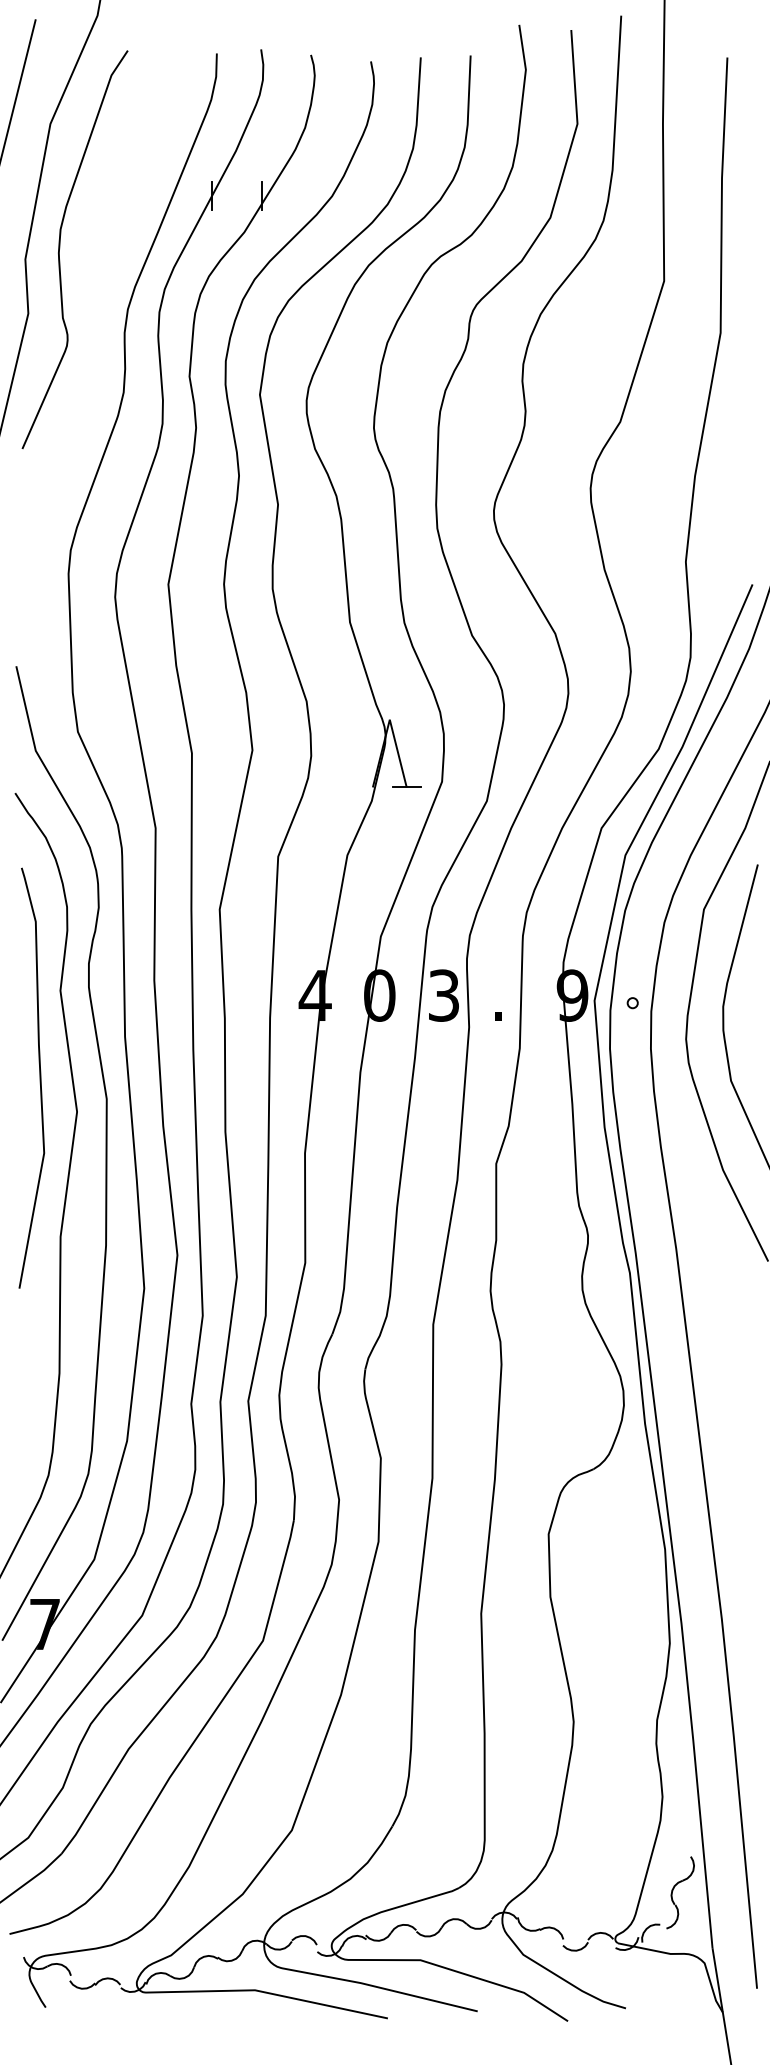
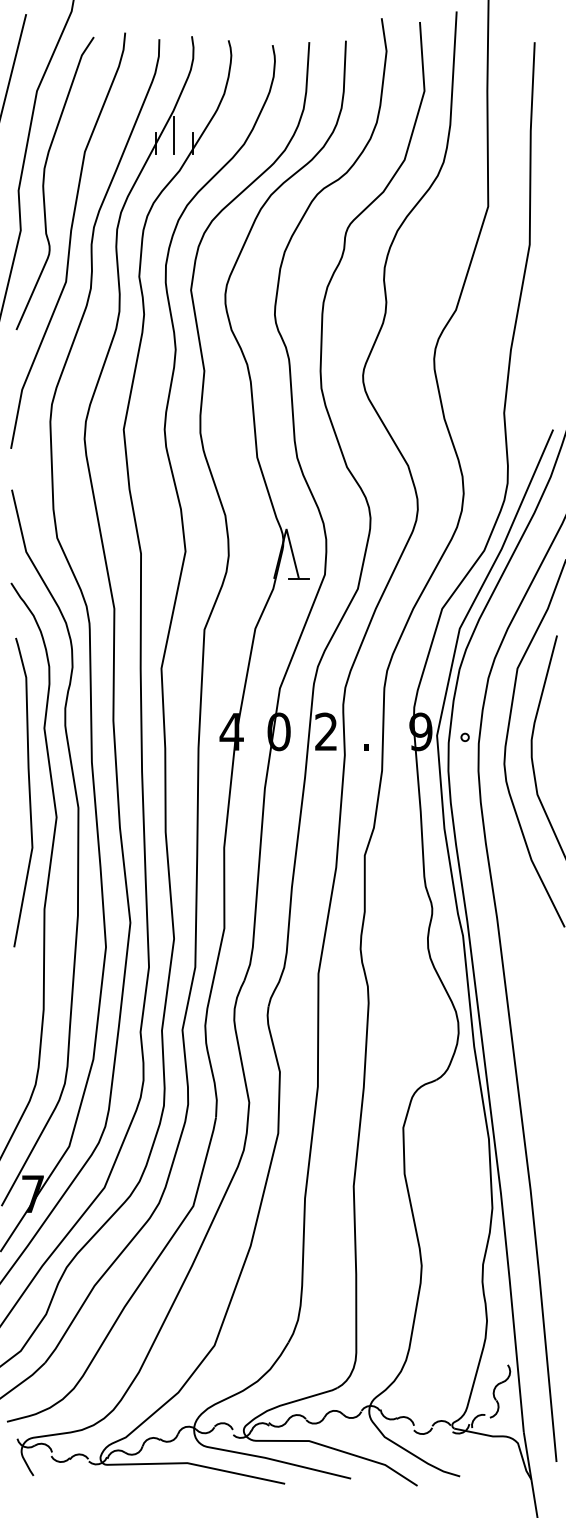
line: (237, 184) -> (174, 135), added
curve: (94, 327) -> (69, 240), added
text: (444, 995) -> (326, 731), 3 -> 2

